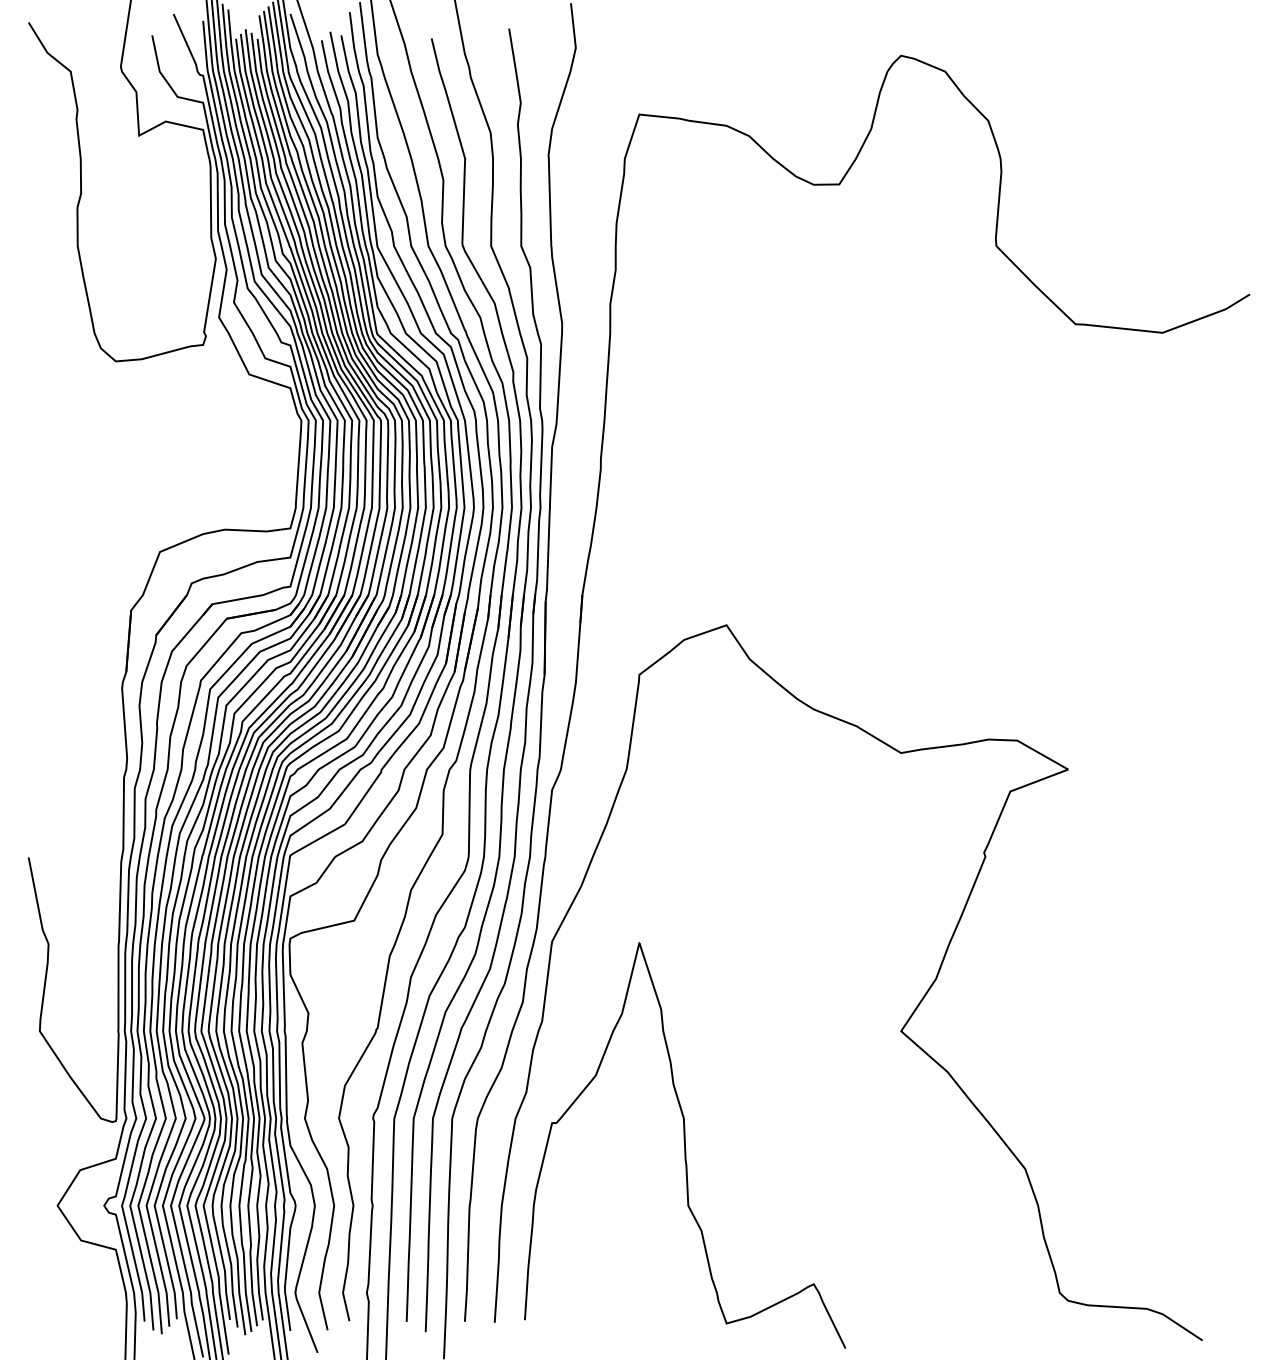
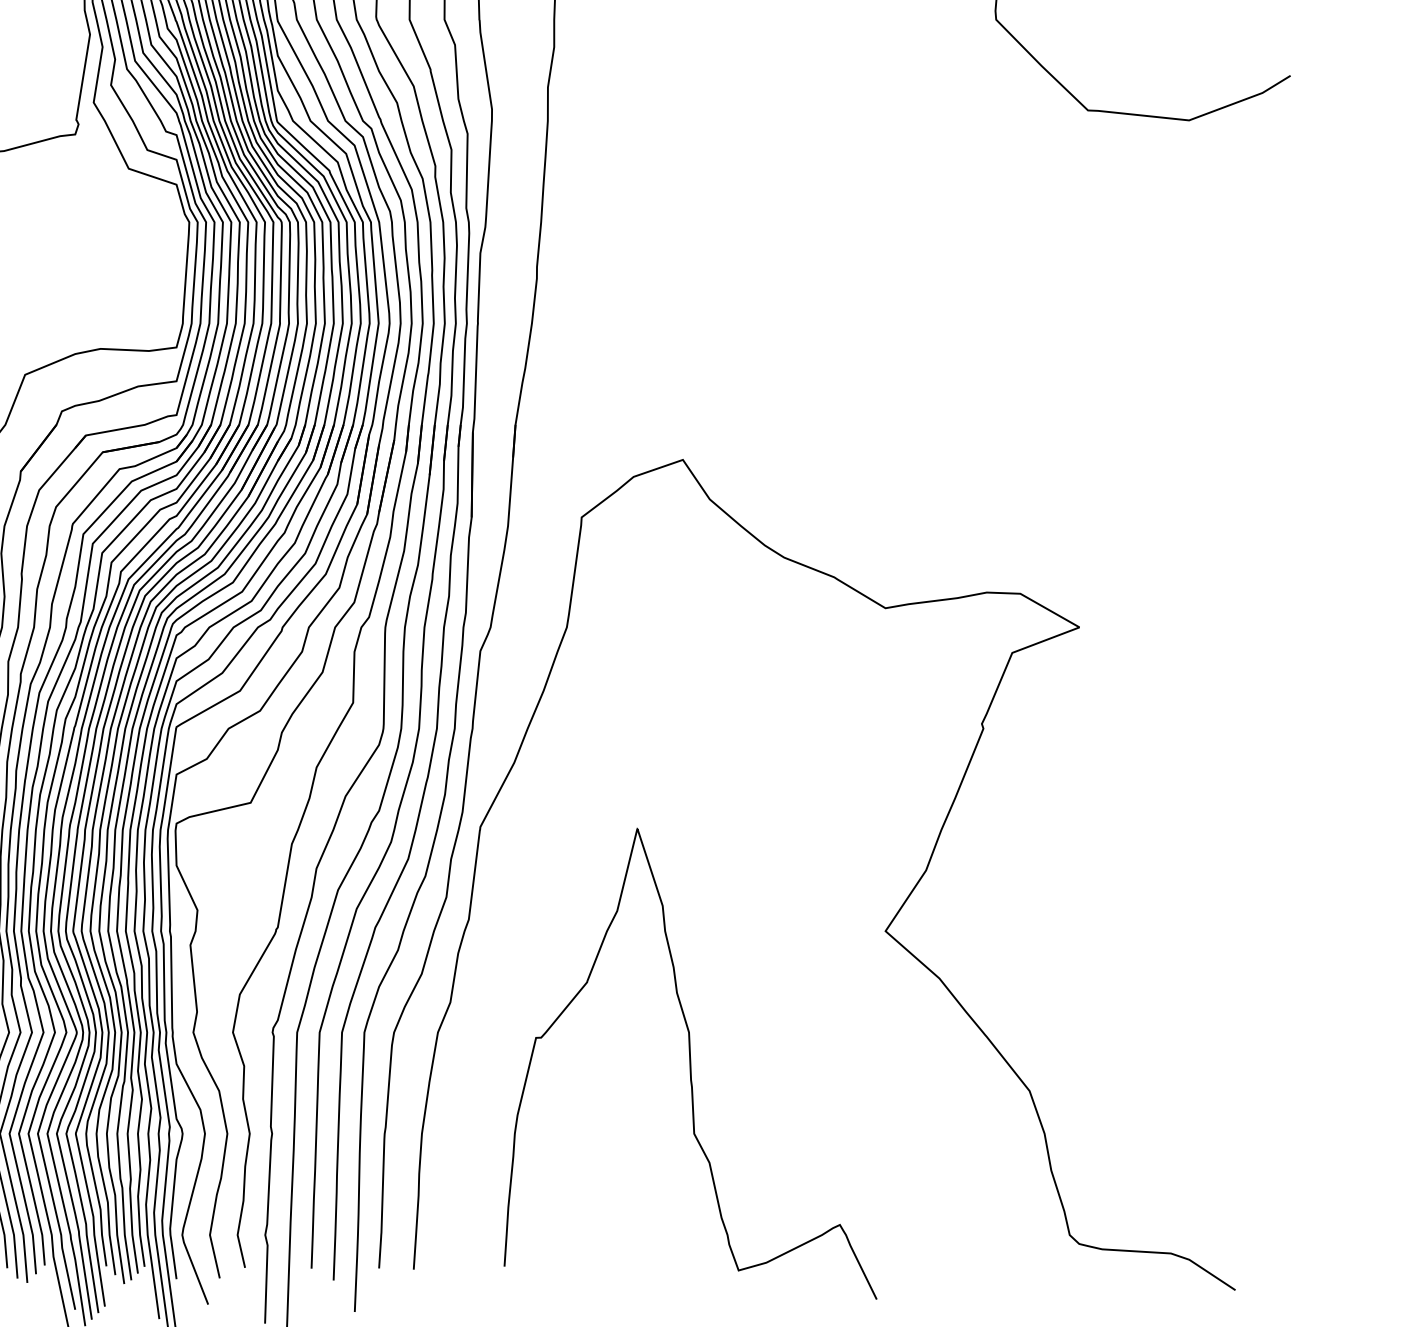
curve: (685, 1145) -> (690, 1063), moved

